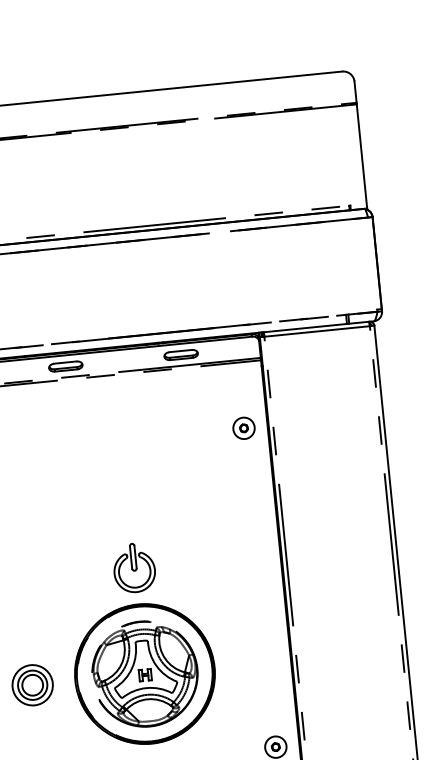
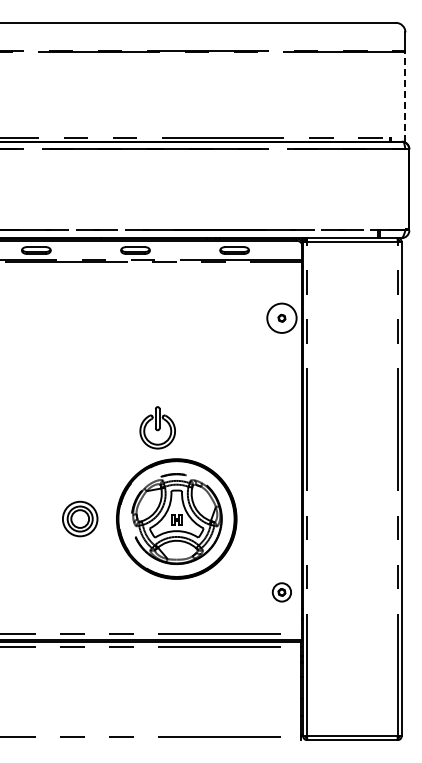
line: (361, 156) -> (405, 96), solid -> dashed
circle: (243, 428) -> (281, 318), size x1.6
part: (134, 567) -> (157, 427), moved

